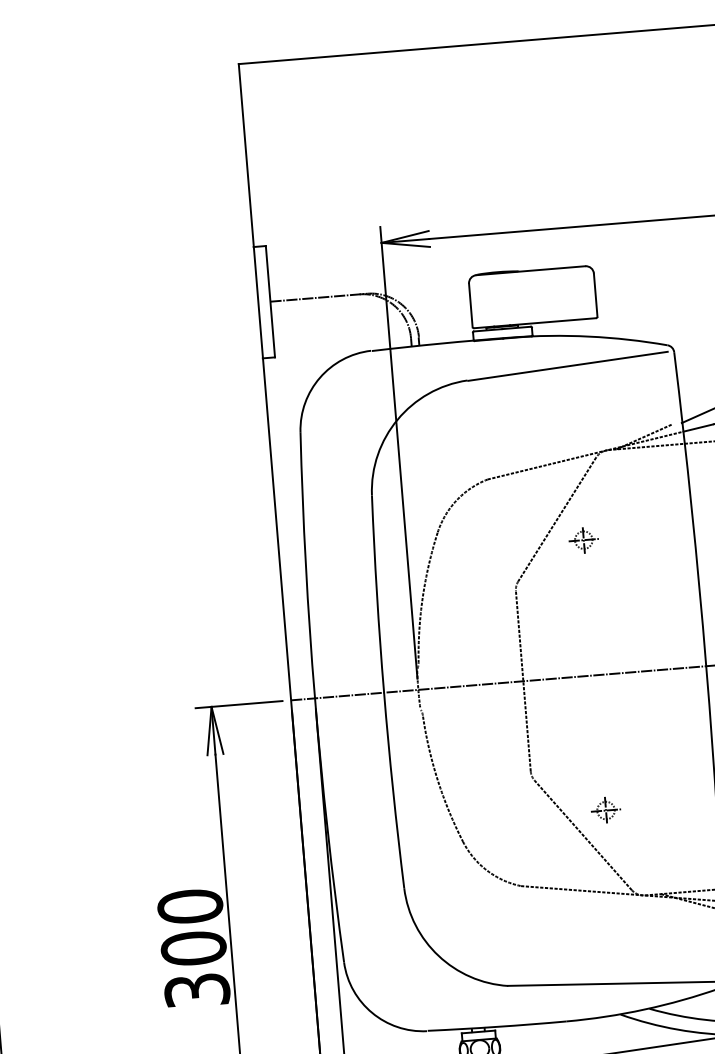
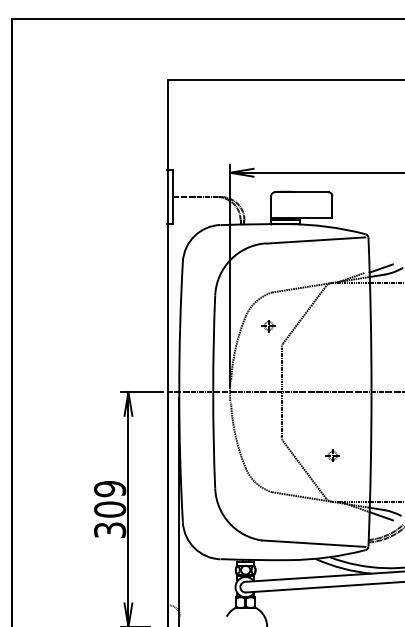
part: (583, 541) -> (268, 326), moved
part: (605, 809) -> (332, 455), moved
text: (191, 905) -> (110, 488), 300 -> 309

